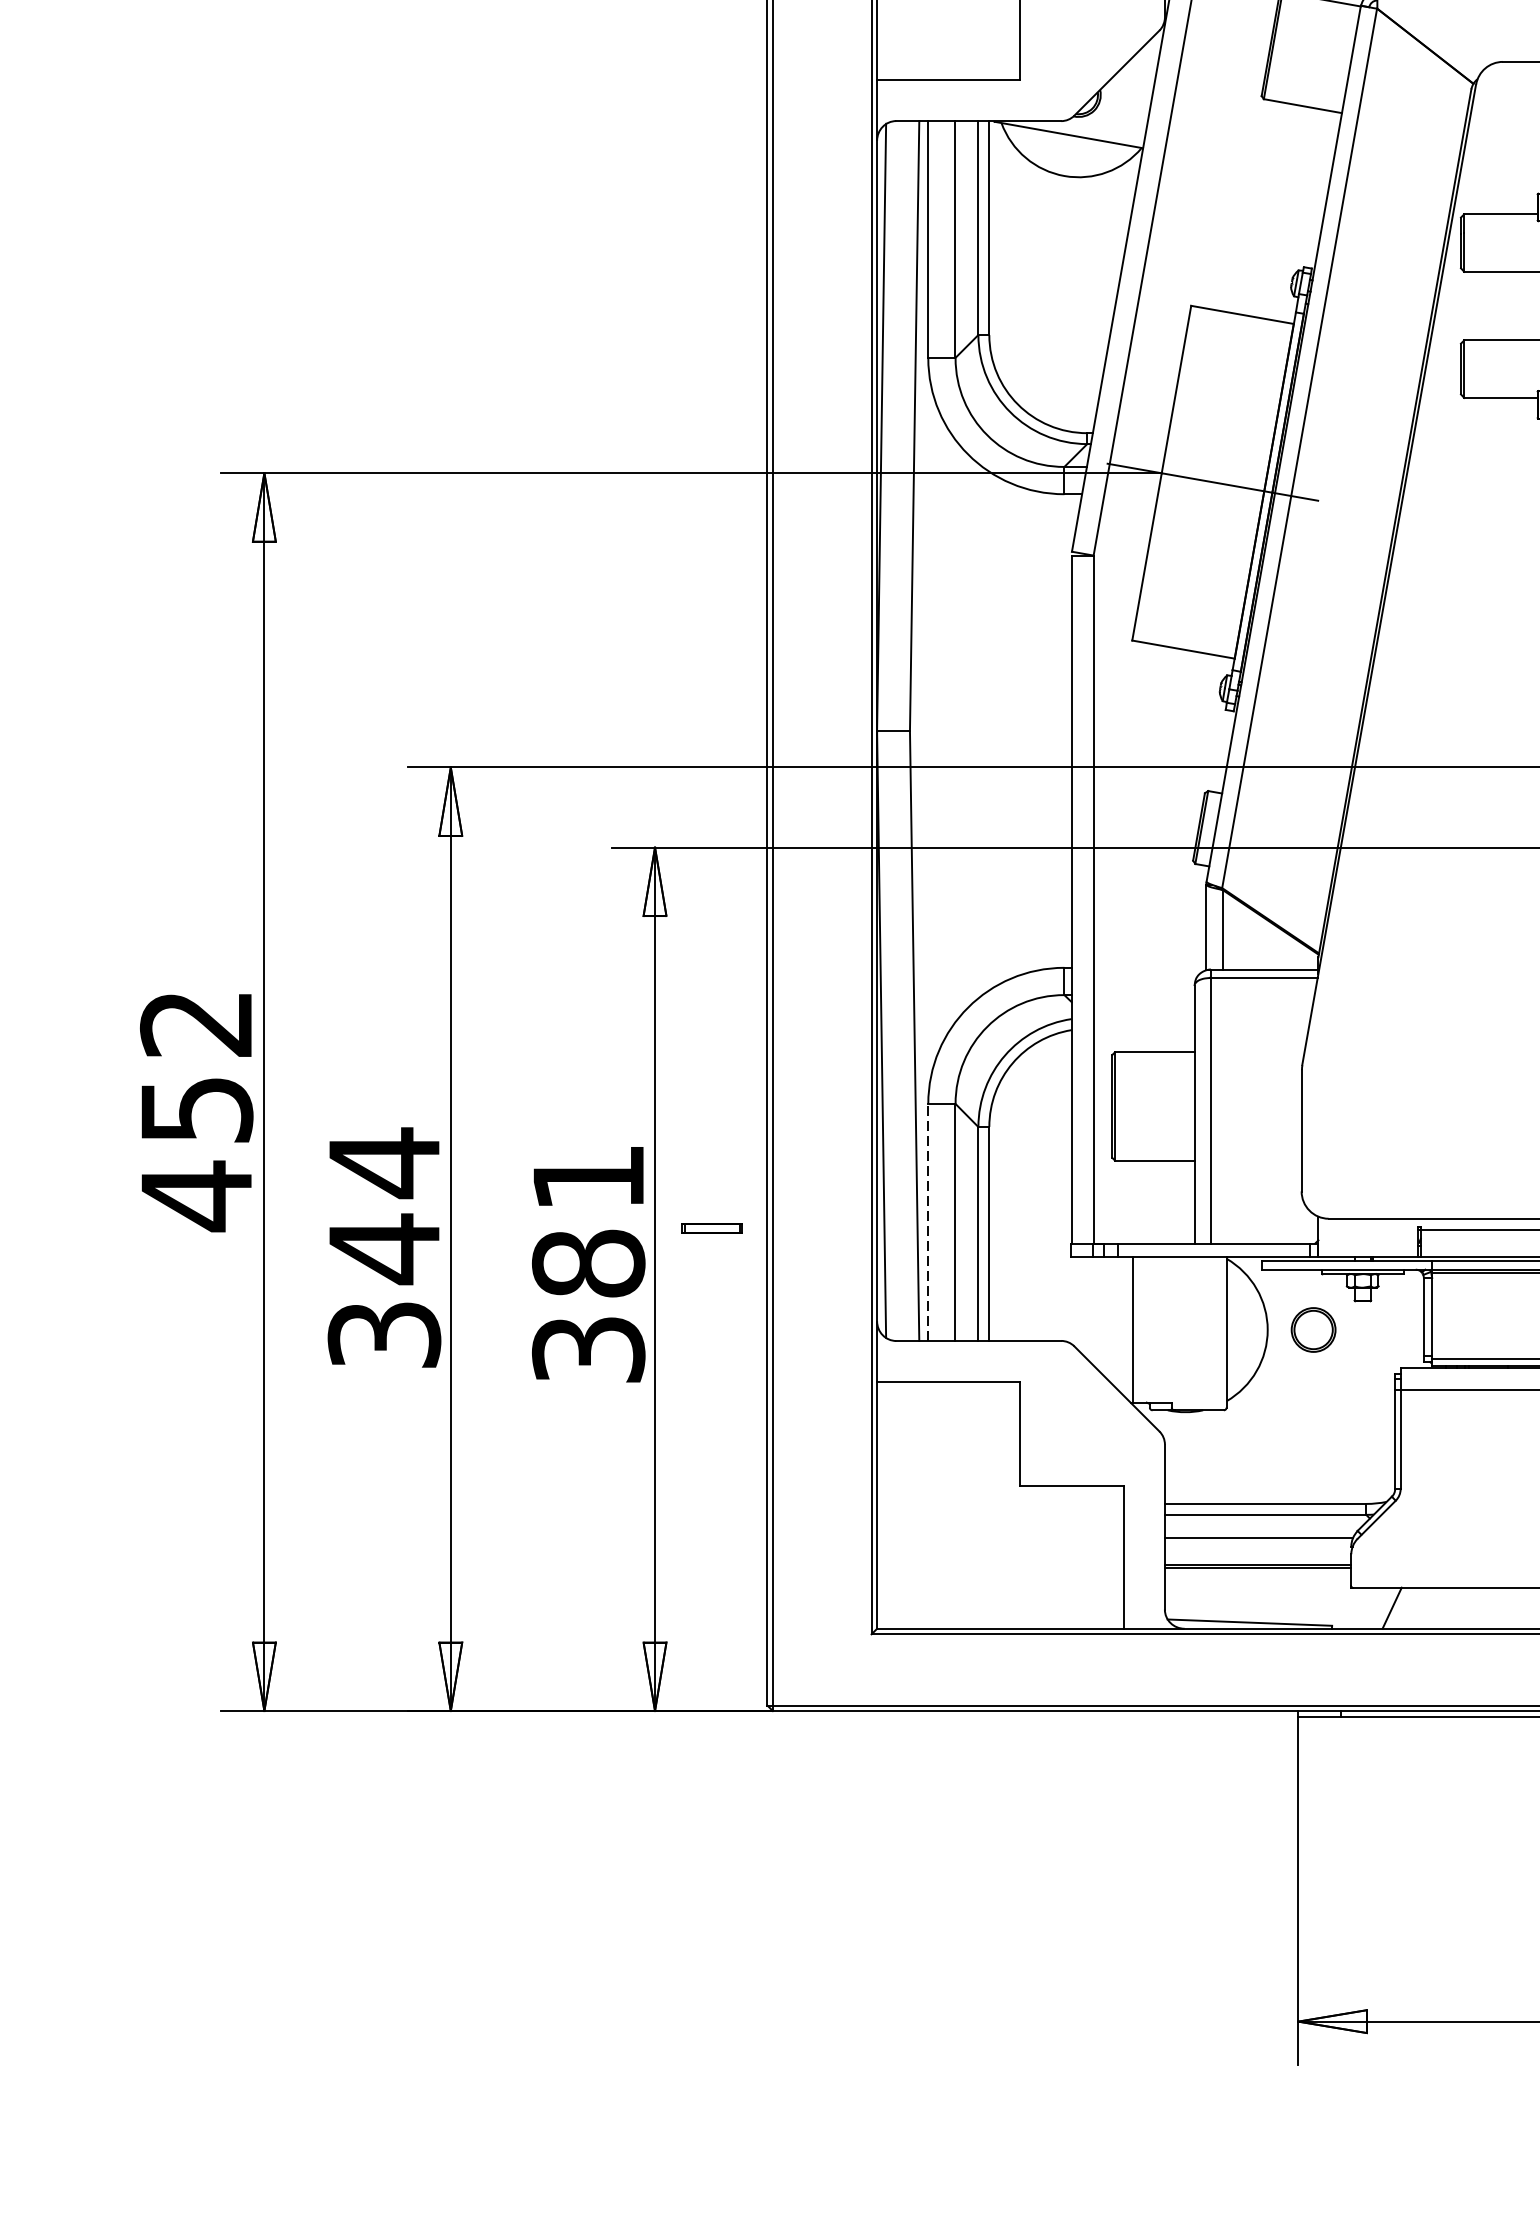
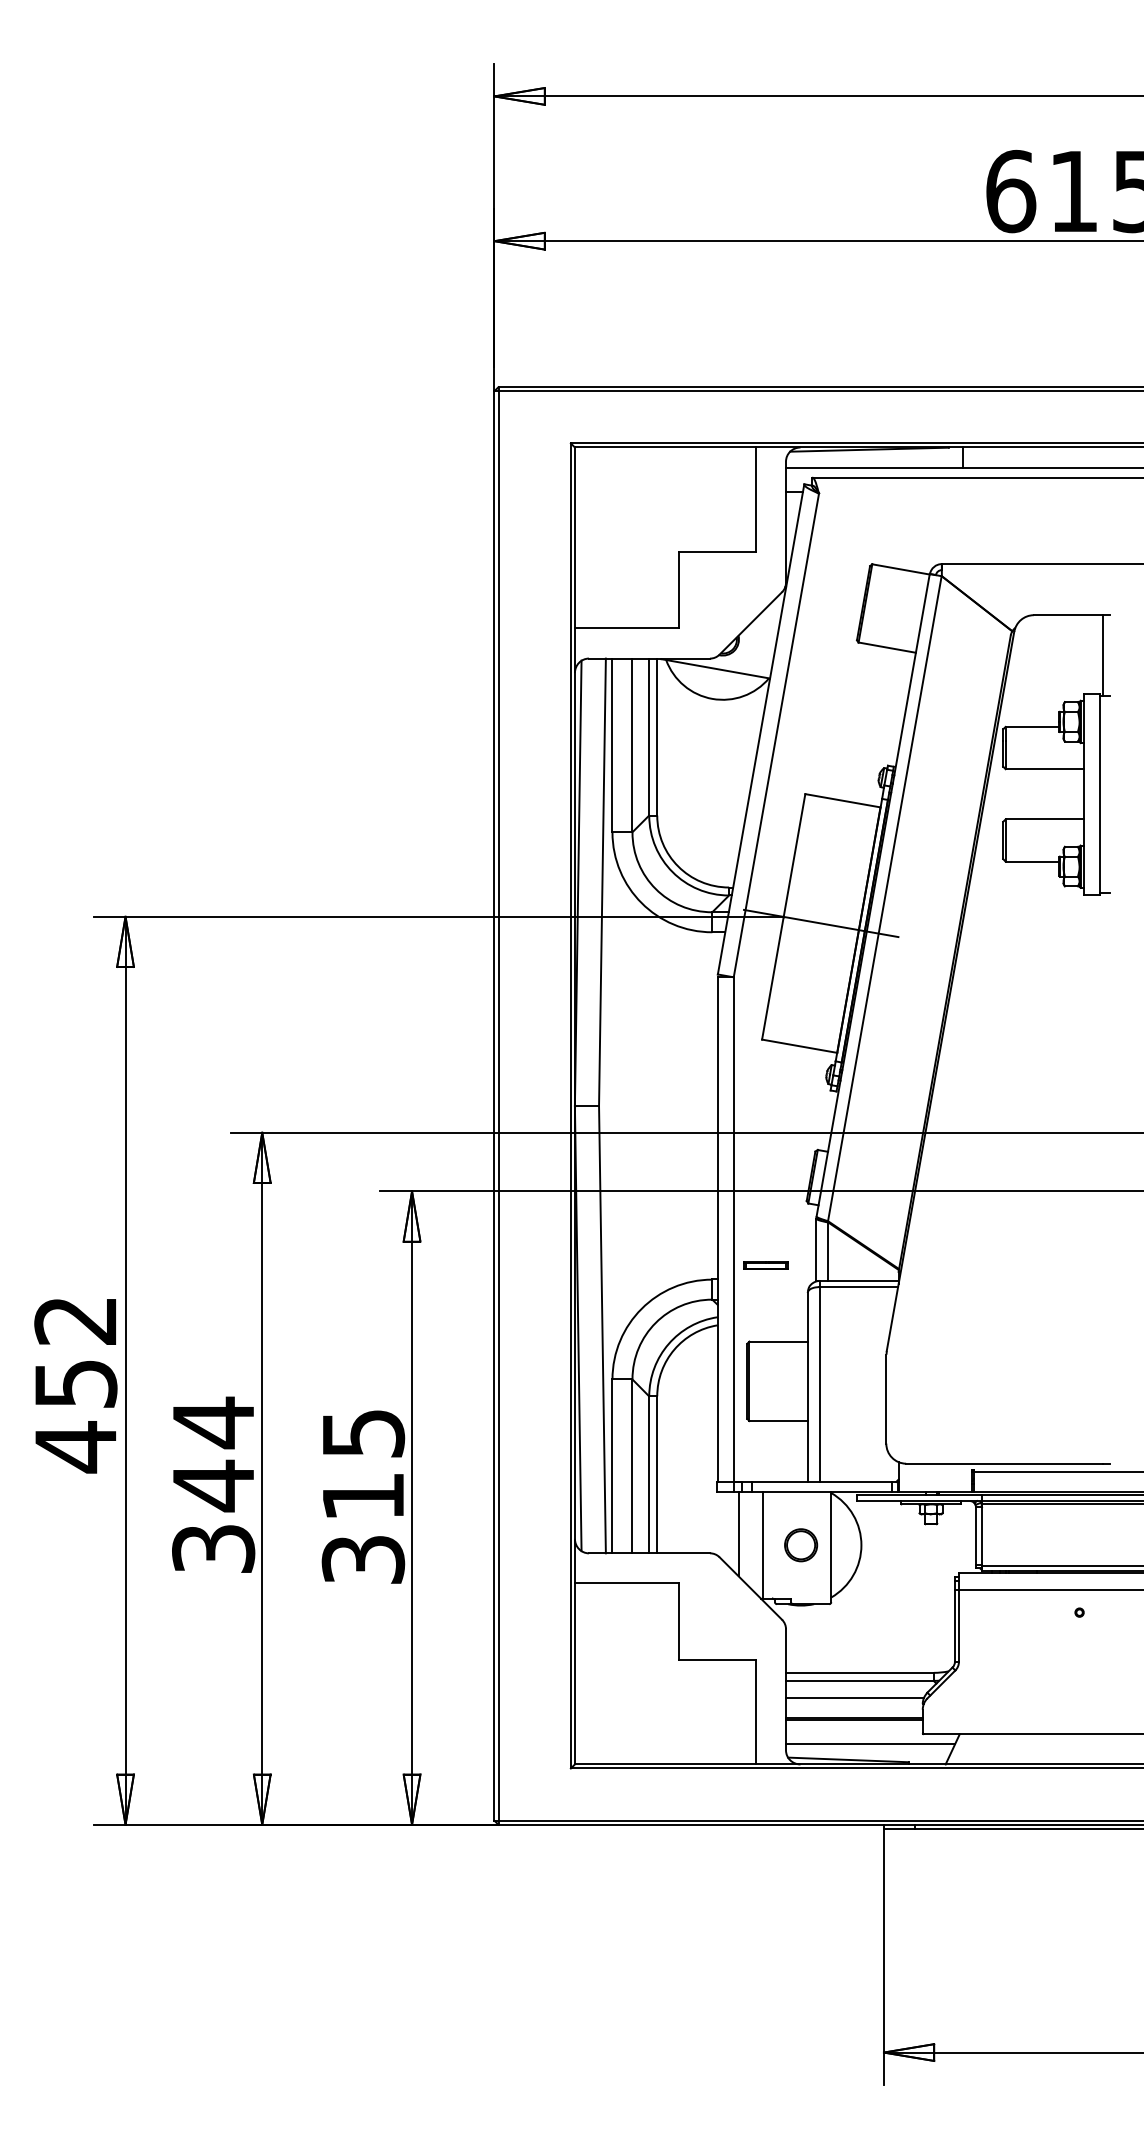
text: (588, 1221) -> (363, 1465), 381 -> 315
line: (928, 1222) -> (612, 1466), dashed -> solid
part: (711, 1228) -> (765, 1265), moved
line: (1100, 1315) -> (738, 1534), added
part: (1314, 1330) -> (801, 1545), moved
line: (1280, 1601) -> (870, 1744), added

